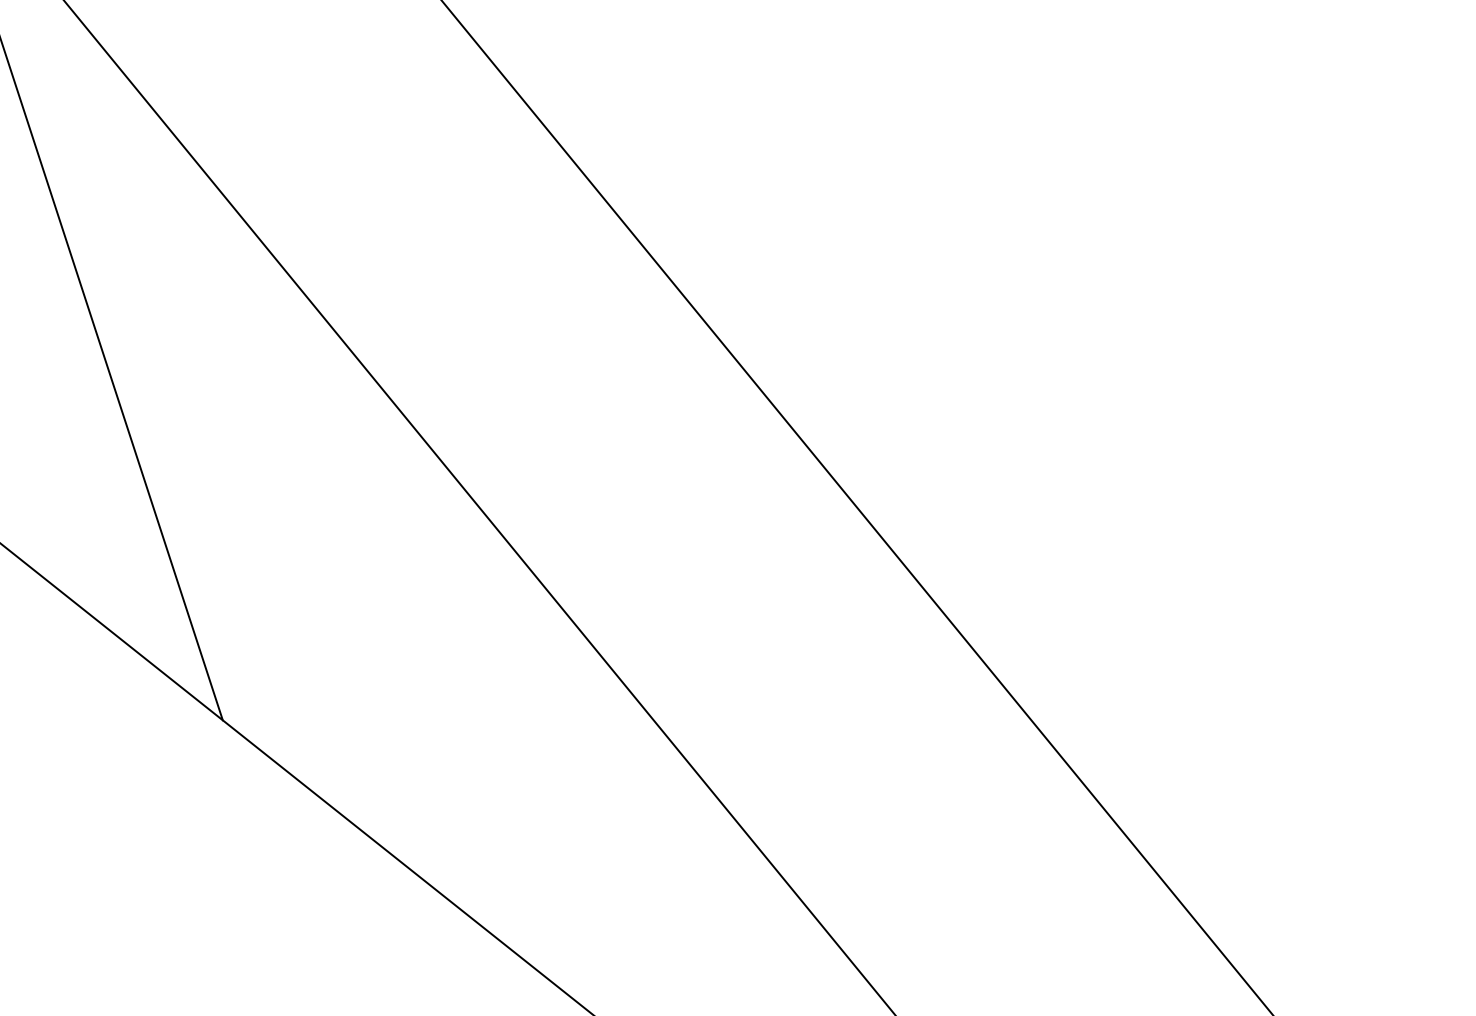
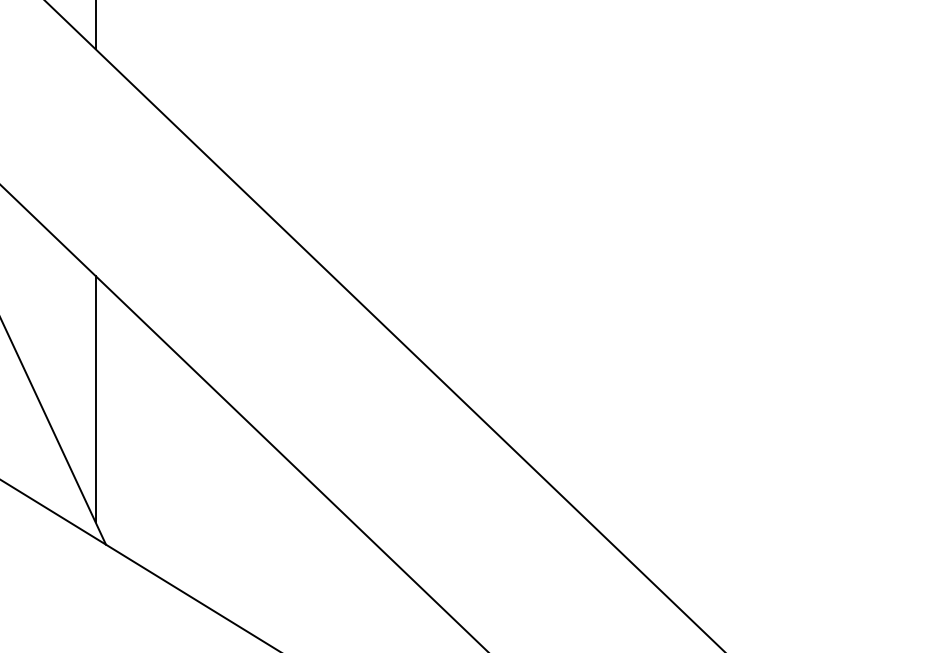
line: (235, 460) -> (95, 399), added

